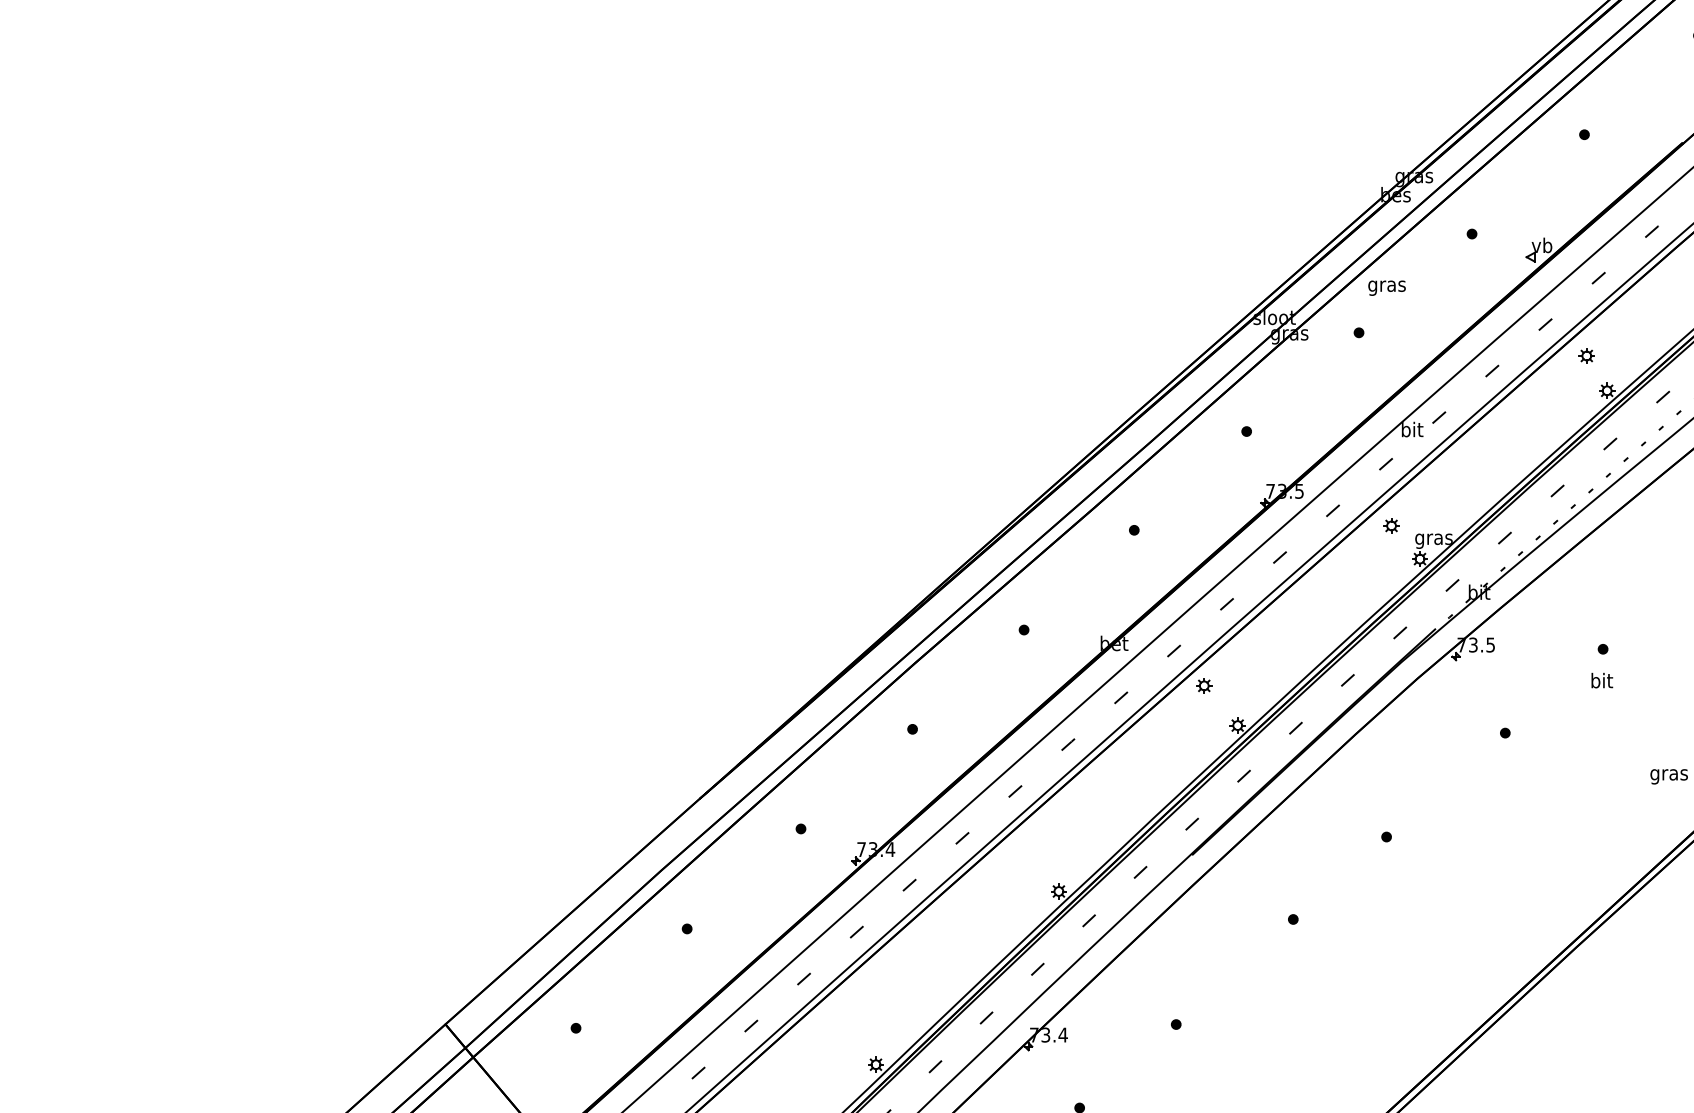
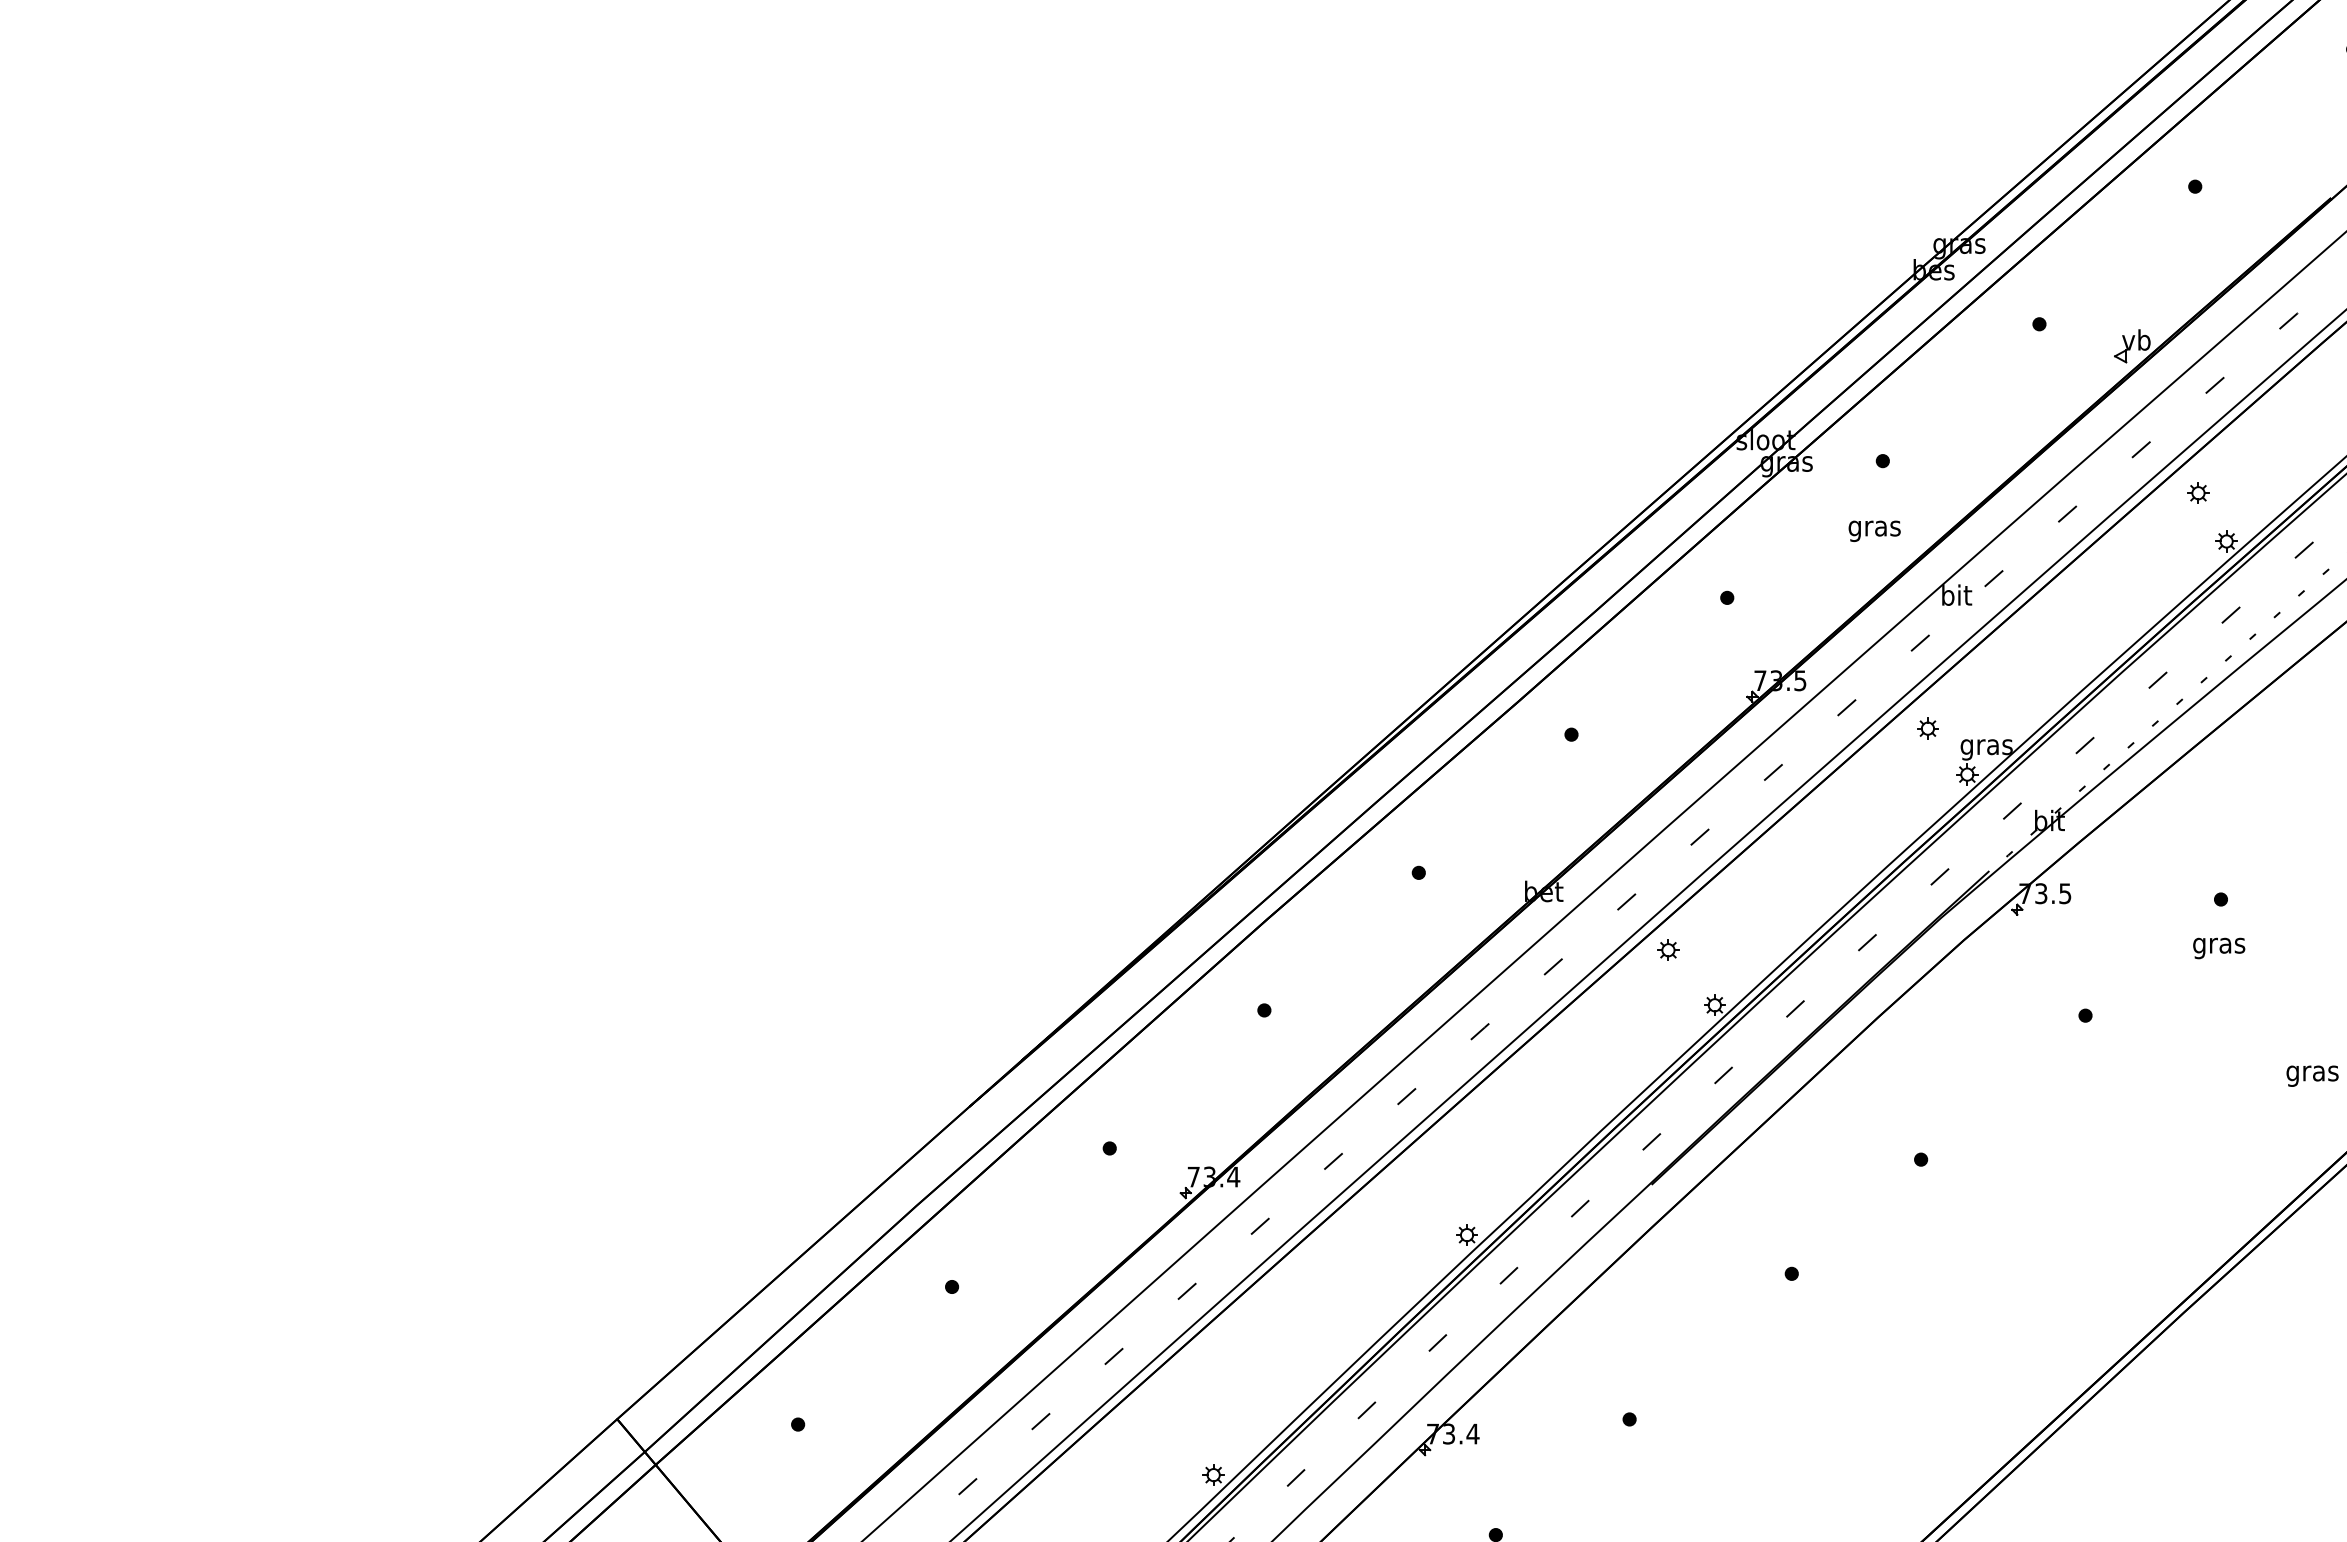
text: (1386, 287) -> (1874, 530), moved
text: (1602, 682) -> (2219, 945), bit -> gras

